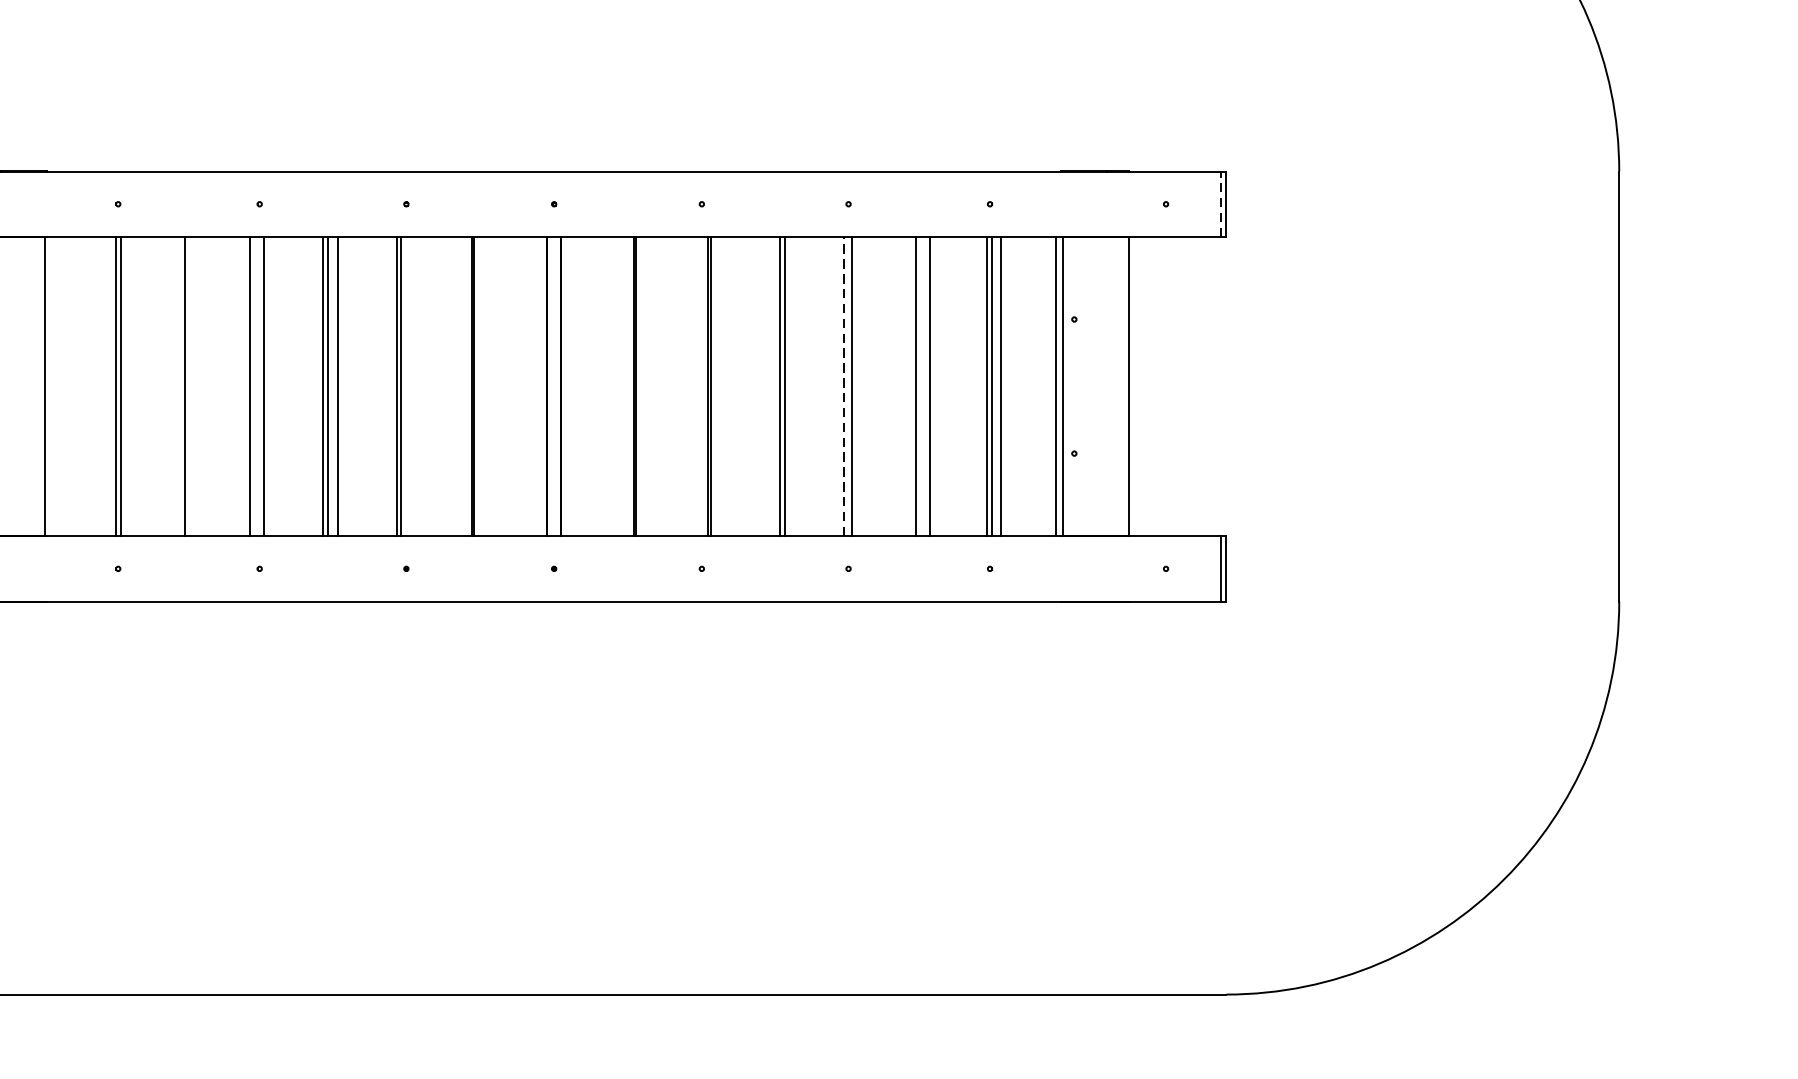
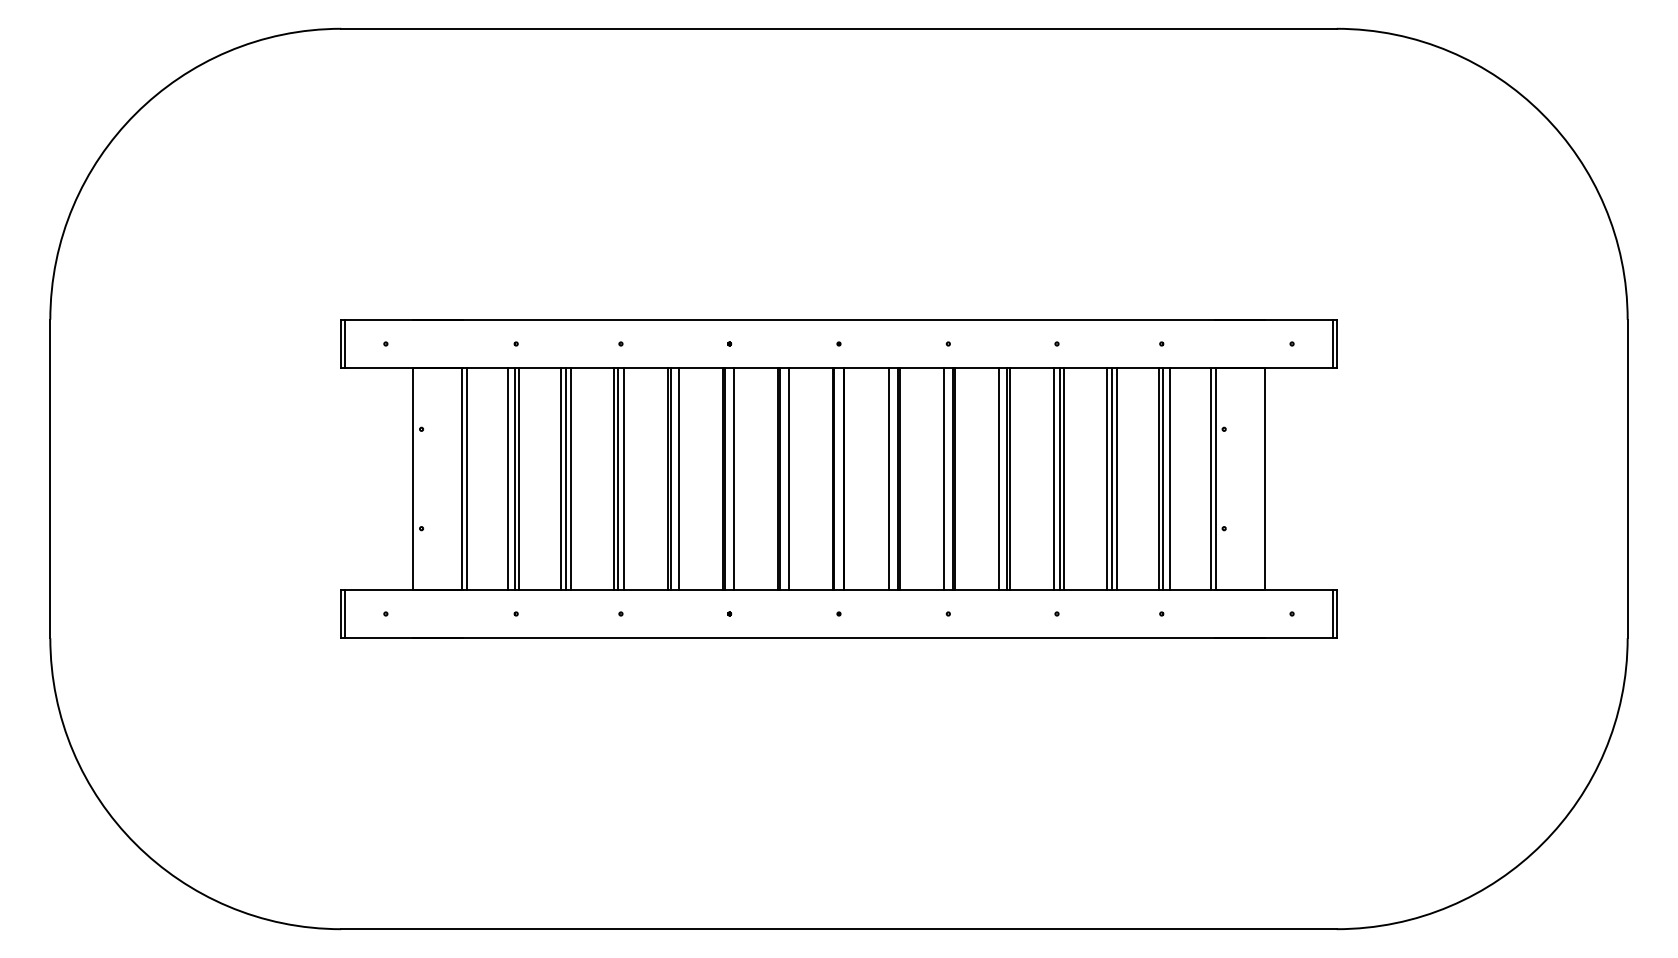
line: (1220, 203) -> (1332, 343), dashed -> solid
line: (52, 385) -> (467, 478), added
line: (107, 385) -> (508, 478), added
line: (178, 385) -> (560, 478), added
line: (191, 385) -> (570, 478), added
line: (256, 385) -> (618, 478), added
line: (411, 385) -> (733, 478), added
line: (485, 385) -> (788, 478), added
line: (622, 385) -> (889, 478), added
line: (696, 385) -> (944, 478), added
line: (770, 385) -> (999, 478), added
line: (858, 385) -> (1064, 478), added
line: (922, 385) -> (1111, 478), added
line: (843, 387) -> (1053, 479), dashed -> solid

